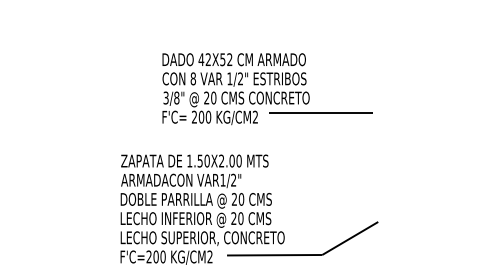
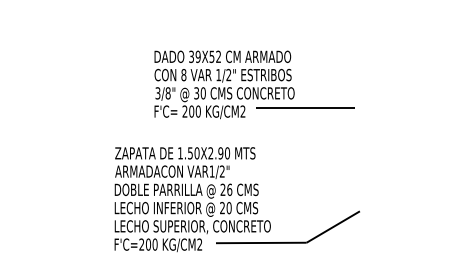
text: (204, 59) -> (194, 56), 42X52 -> 39X52
text: (206, 98) -> (196, 93), 20 -> 30
text: (231, 161) -> (220, 153), 1.50X2.00 -> 1.50X2.90
text: (241, 199) -> (229, 189), 20 -> 26

